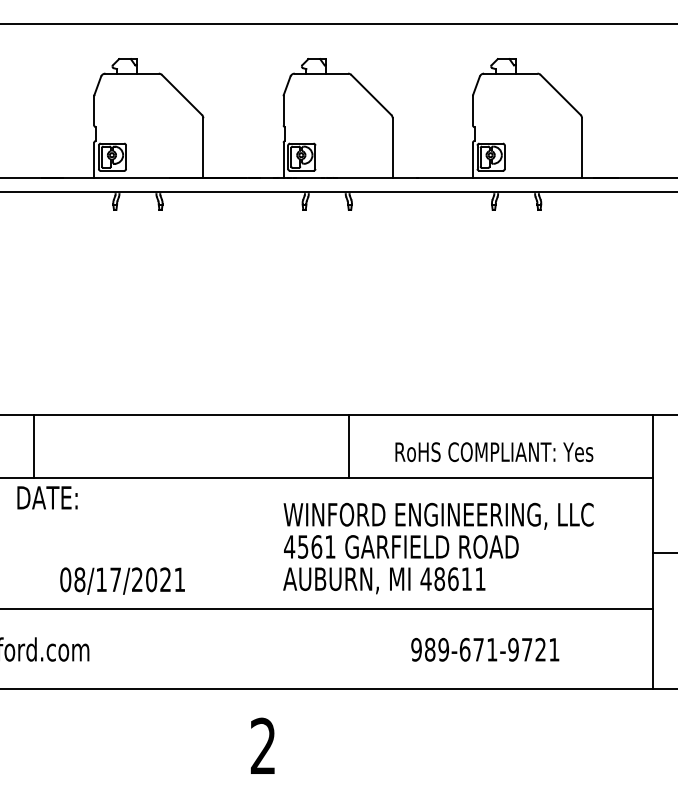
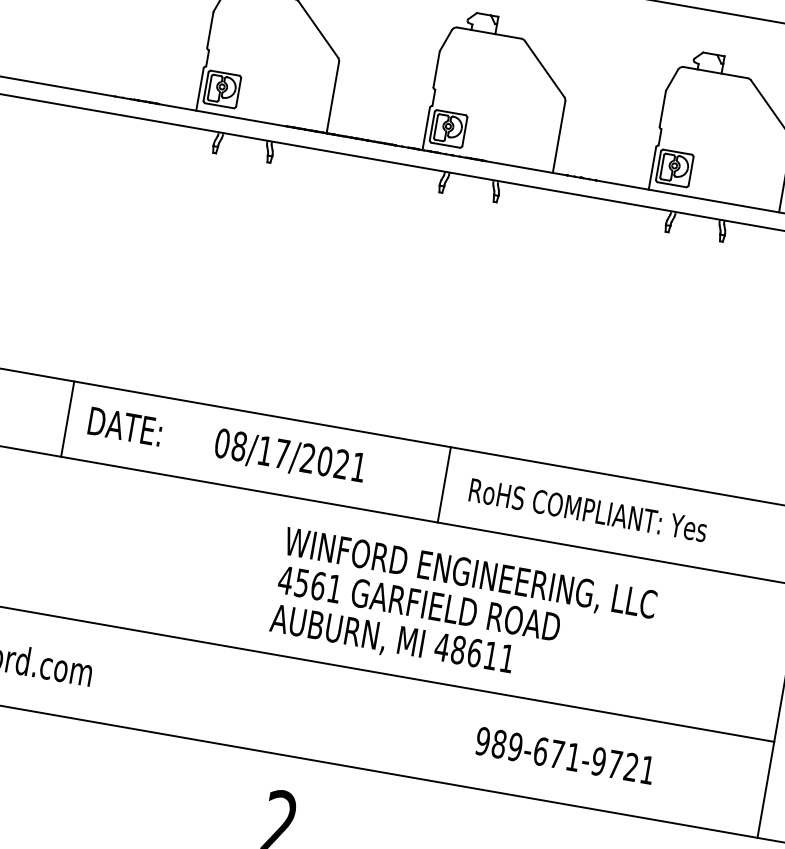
text: (494, 452) -> (588, 510), moved
text: (47, 497) -> (125, 426), moved
text: (438, 548) -> (463, 613), moved
text: (122, 580) -> (290, 456), moved

